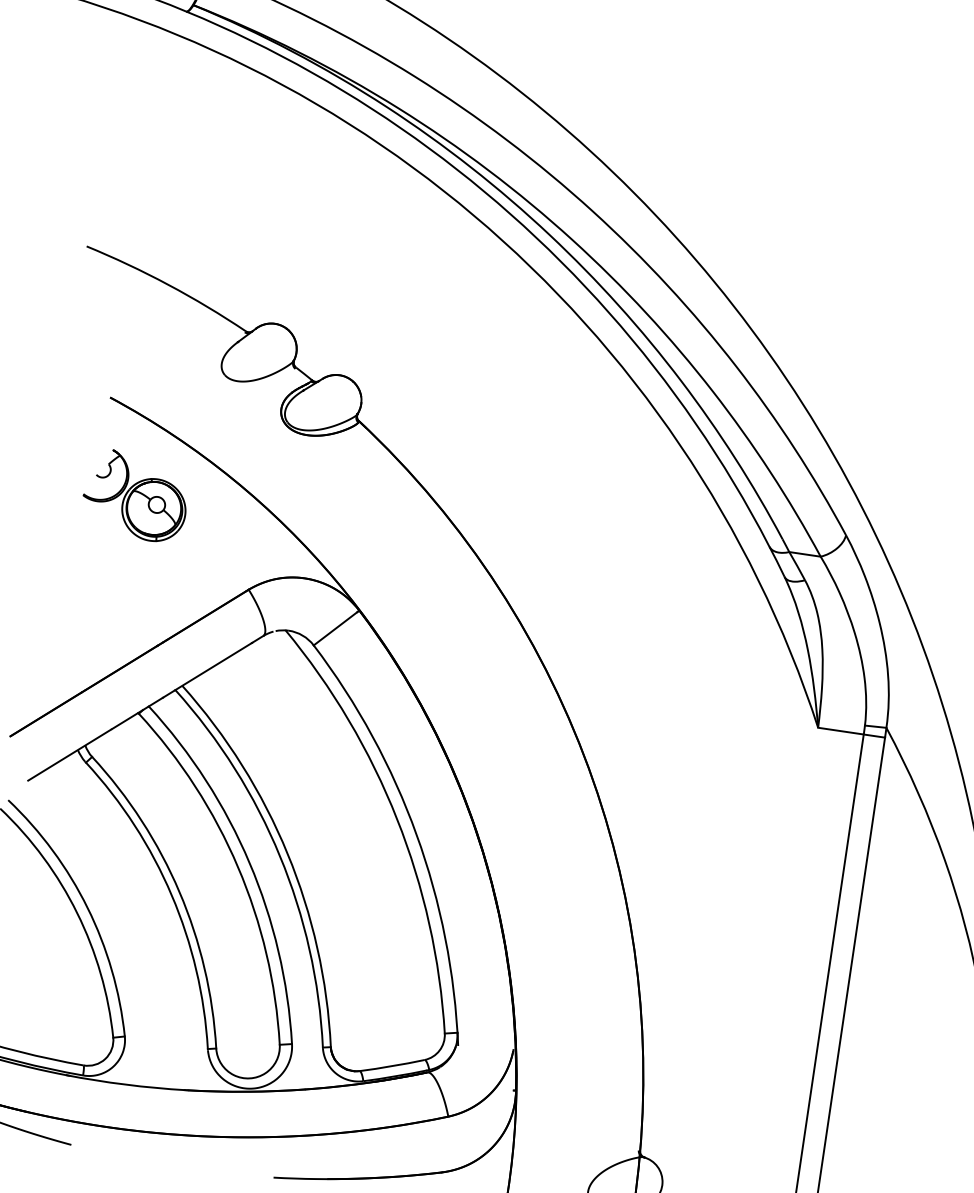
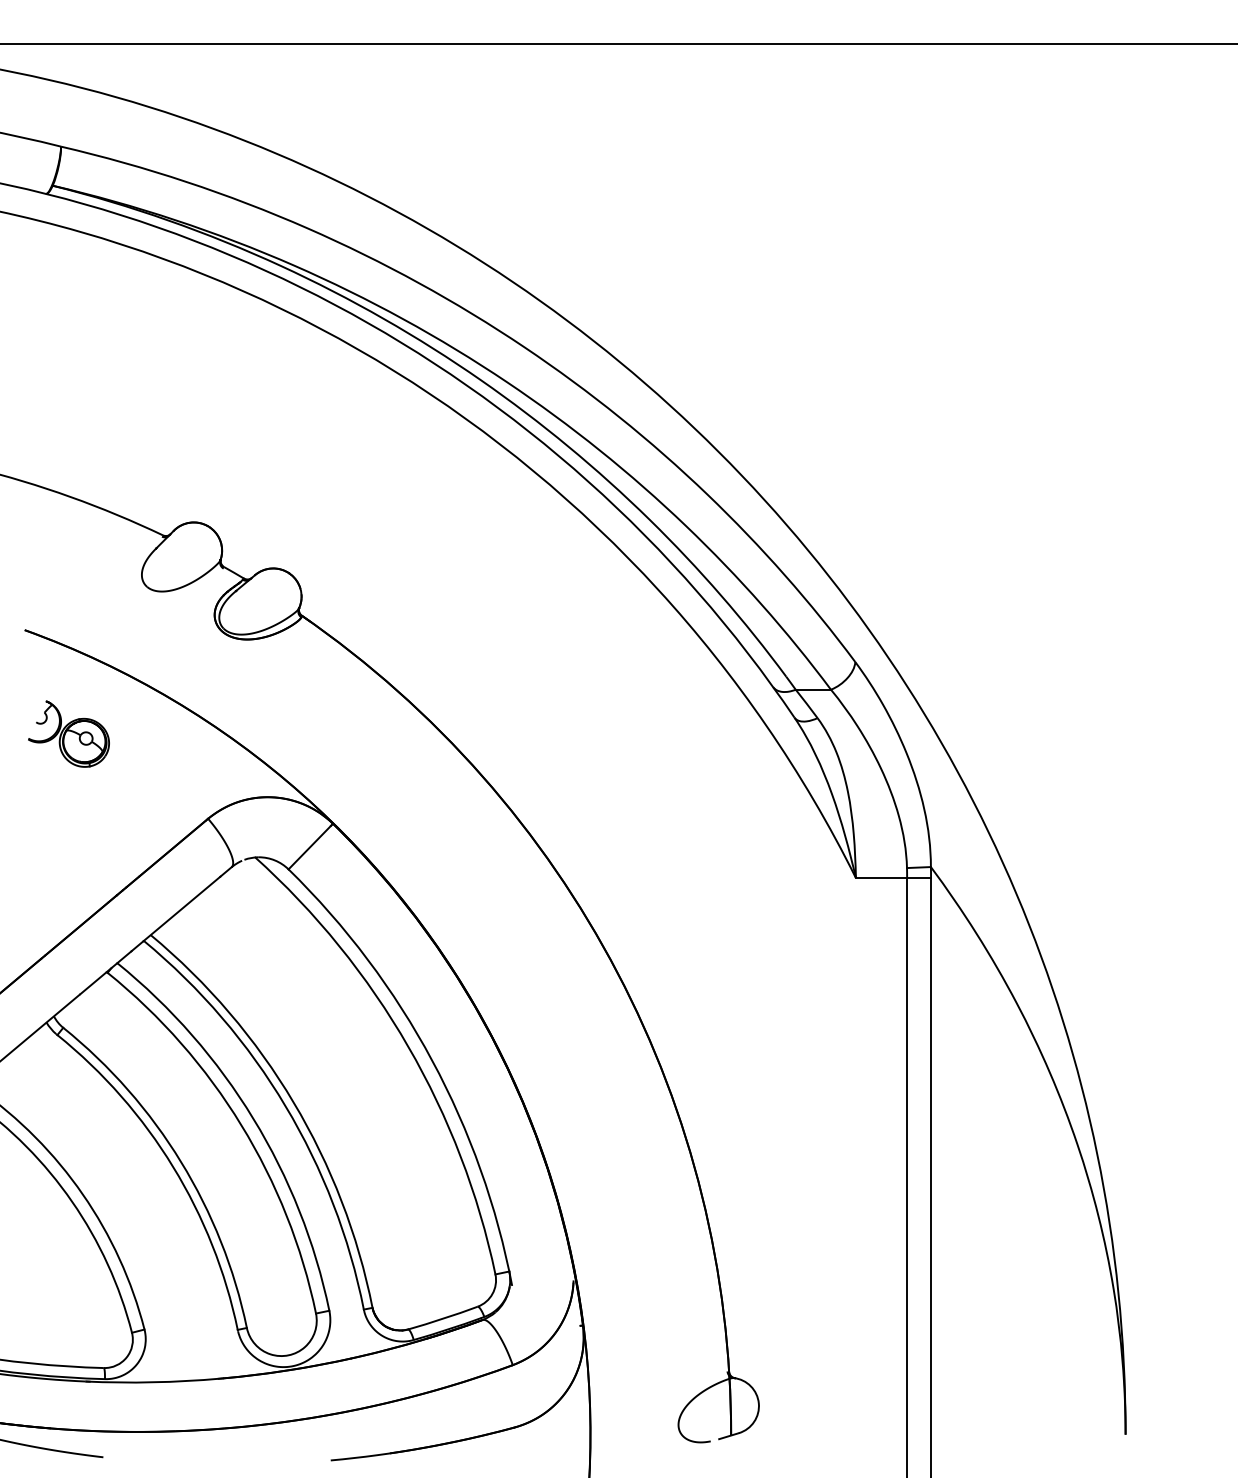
part: (135, 495) -> (68, 733), size x0.7

